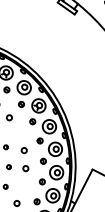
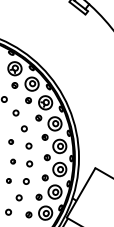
circle: (17, 133) -> (23, 128), added
circle: (22, 186) -> (25, 181), added

